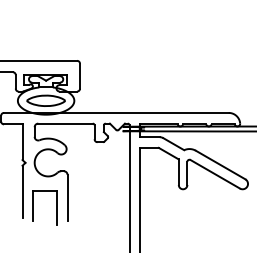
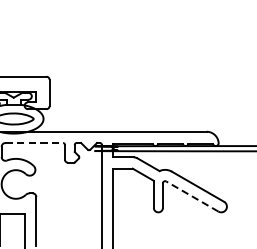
line: (66, 123) -> (35, 142), solid -> dashed
line: (215, 174) -> (192, 196), solid -> dashed

